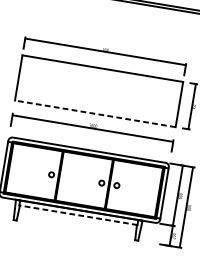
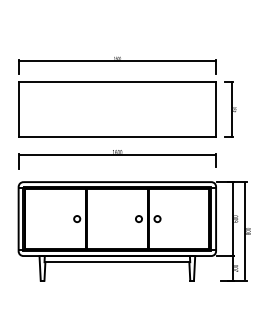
line: (95, 113) -> (117, 137), dashed -> solid
line: (78, 215) -> (117, 262), dashed -> solid

